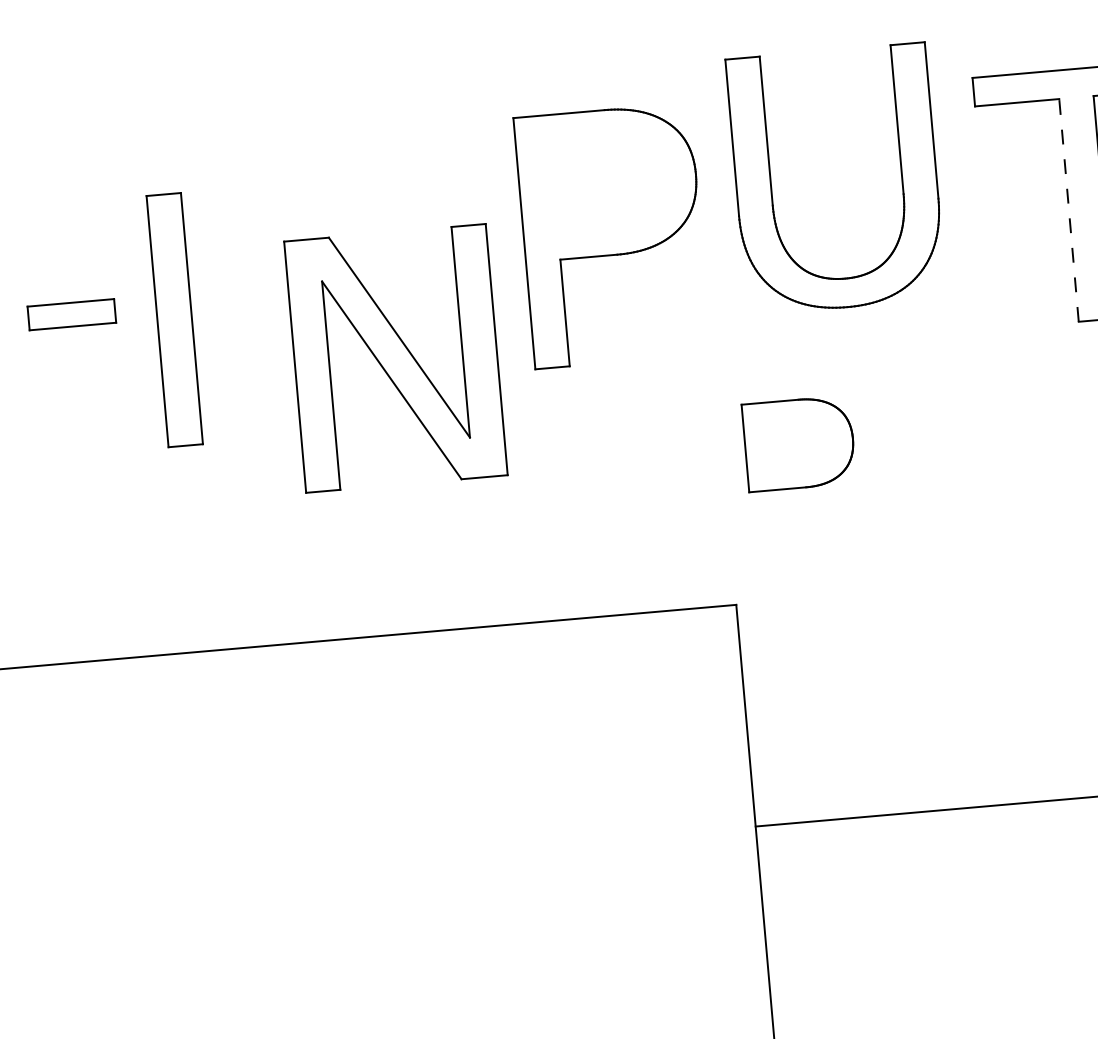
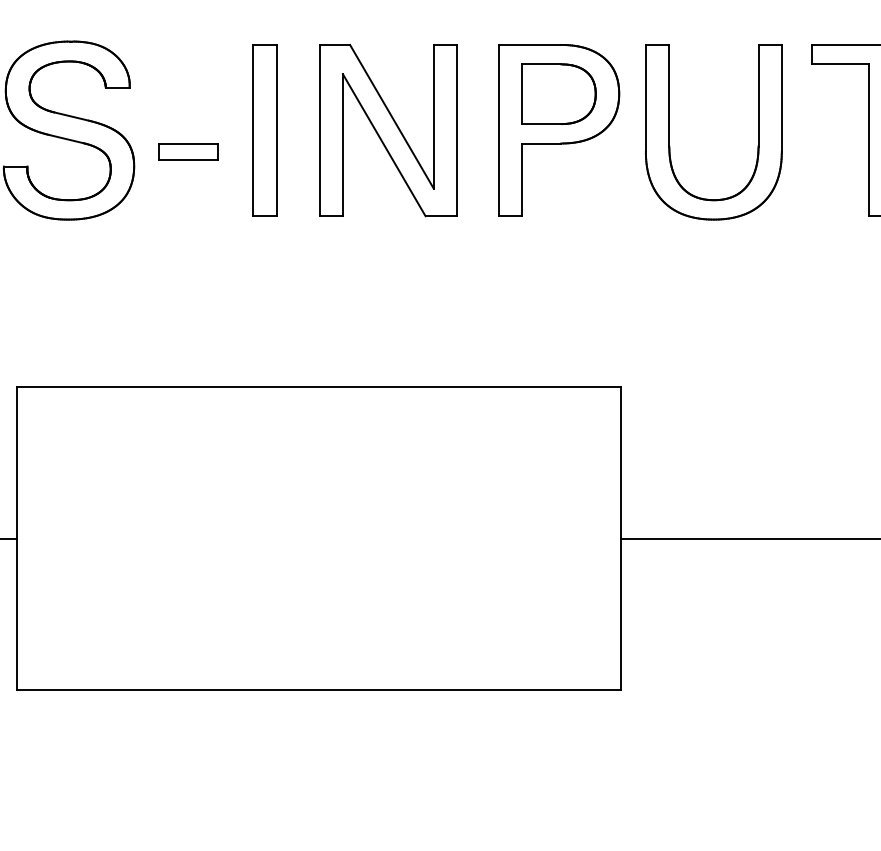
part: (771, 185) -> (669, 132), moved
line: (1069, 210) -> (869, 140), dashed -> solid
part: (174, 320) -> (264, 130), moved
part: (396, 358) -> (388, 130), moved
part: (798, 442) -> (558, 93), moved

